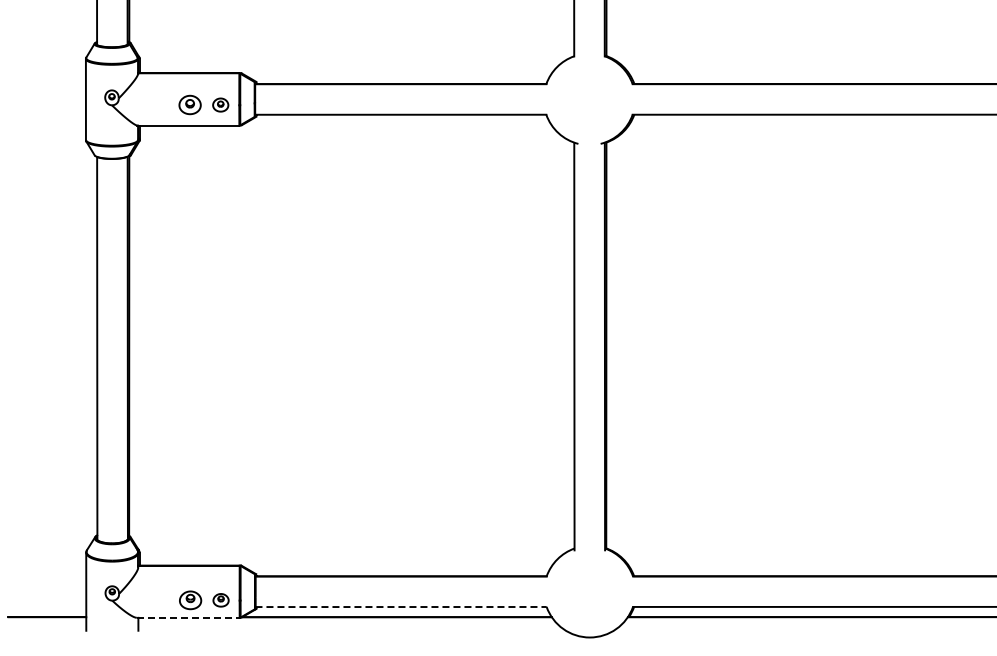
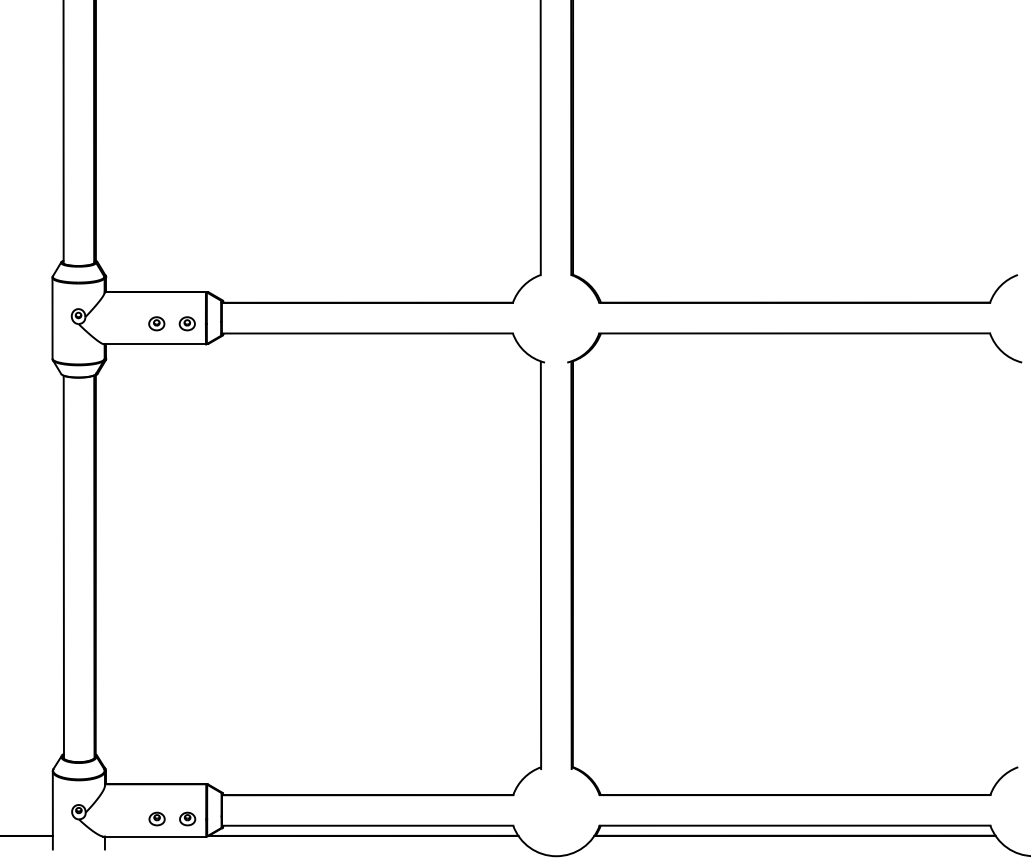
part: (189, 104) -> (156, 323), size x0.71
part: (189, 599) -> (156, 818), size x0.71
line: (400, 606) -> (367, 825), dashed -> solid
line: (188, 617) -> (155, 836), dashed -> solid

